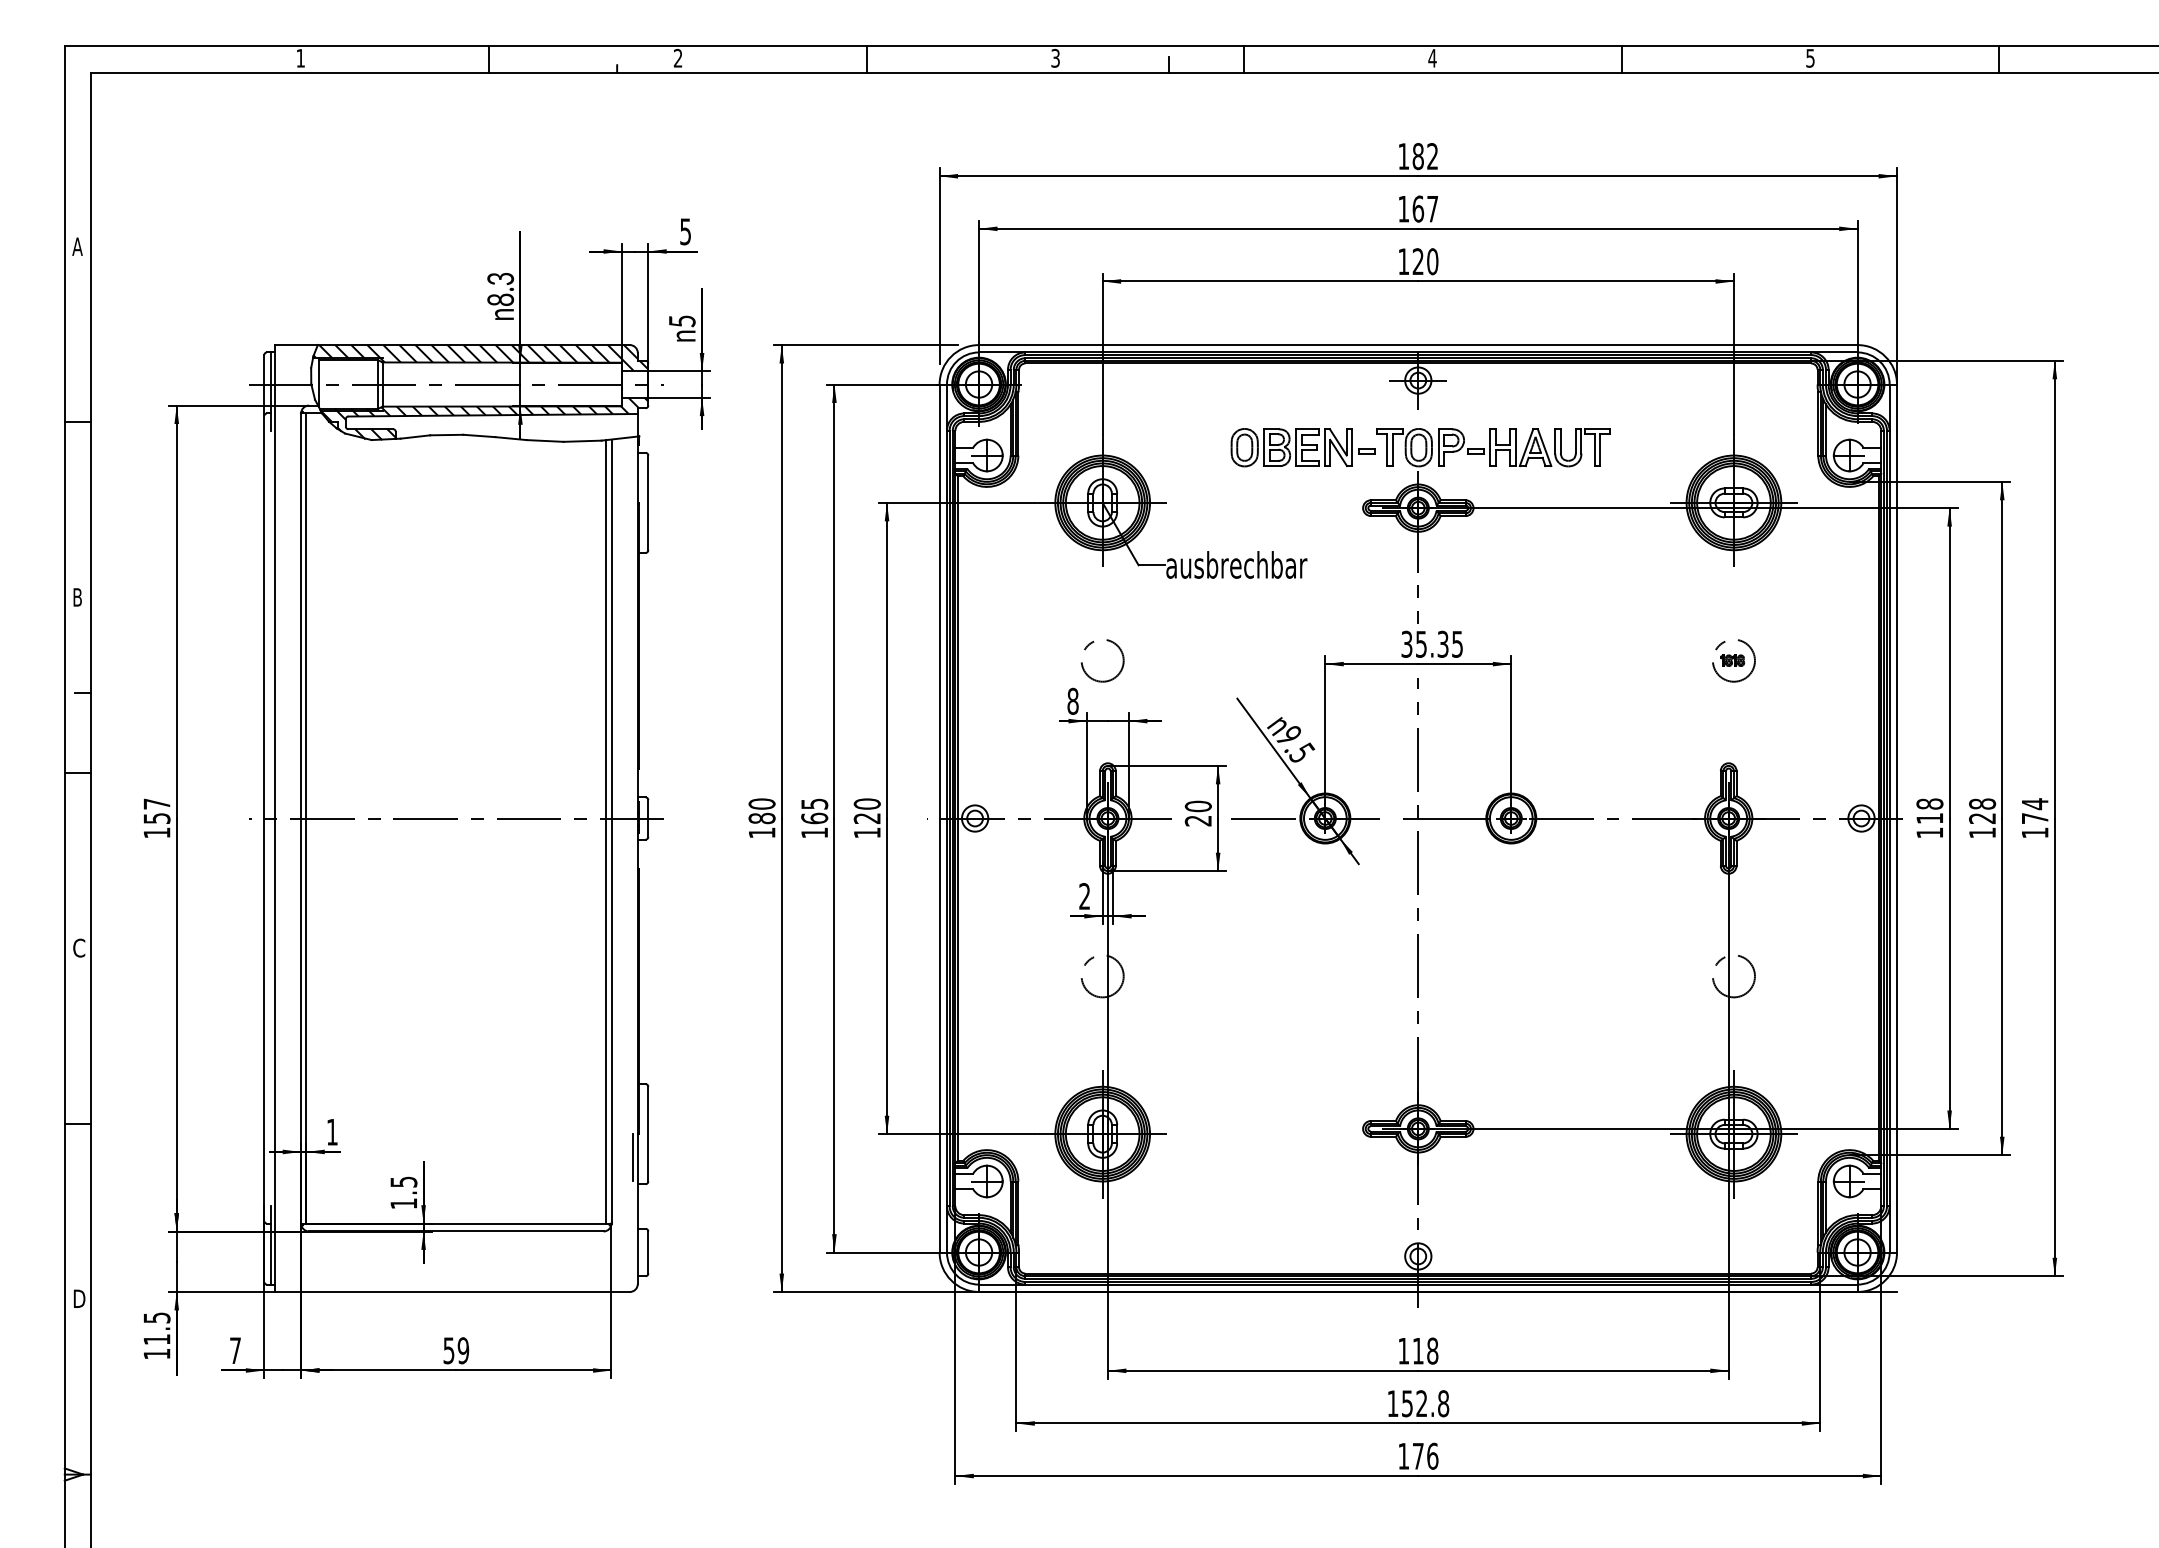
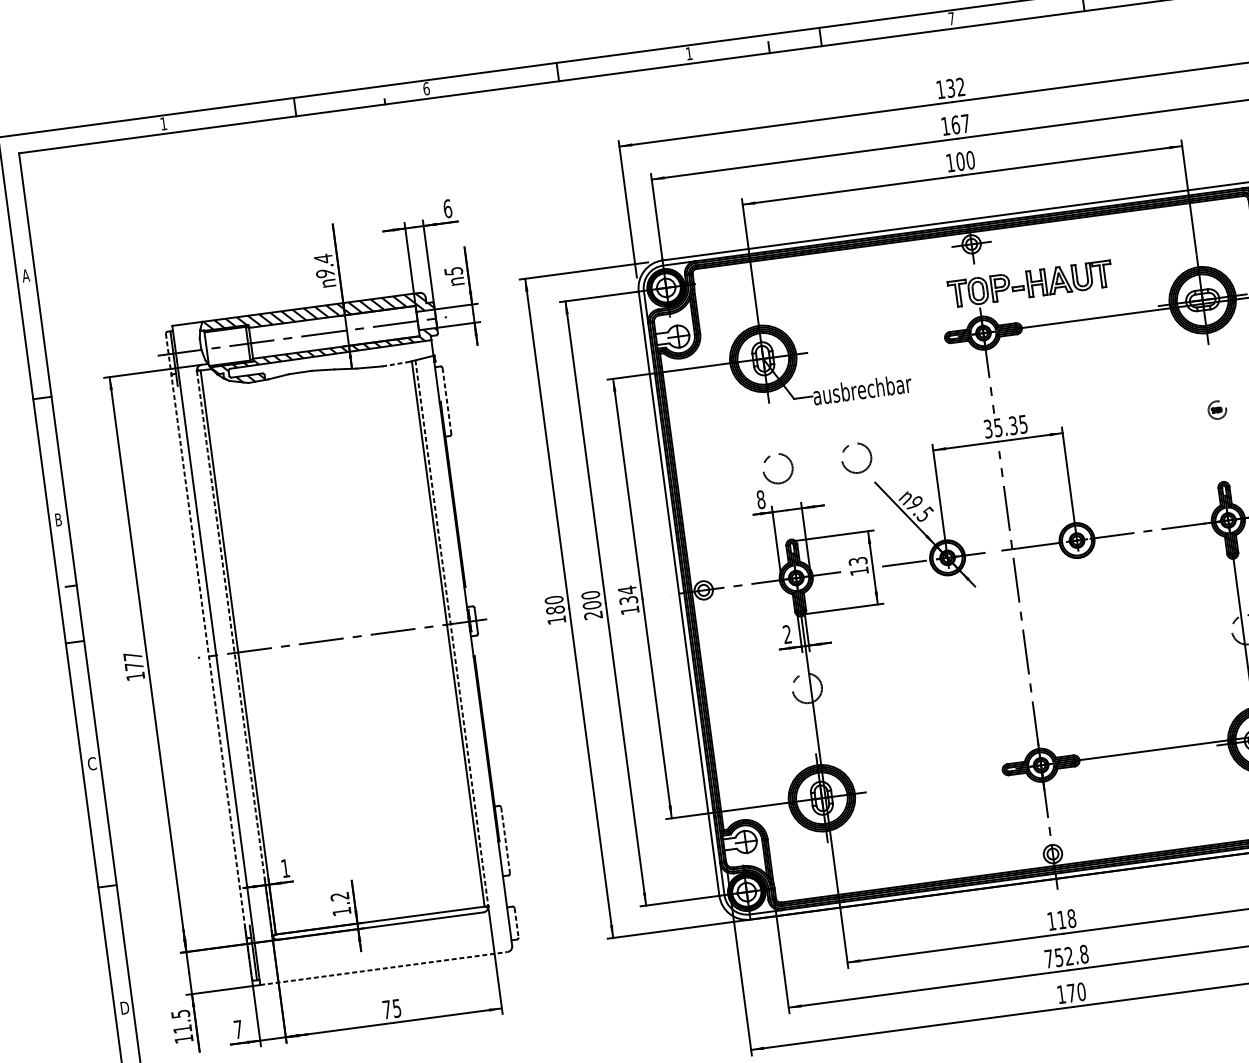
text: (677, 57) -> (425, 88), 2 -> 6
text: (1055, 57) -> (689, 53), 3 -> 1
text: (1432, 58) -> (951, 18), 4 -> 7
text: (1417, 156) -> (950, 88), 182 -> 132
text: (685, 231) -> (447, 208), 5 -> 6
text: (1417, 261) -> (960, 161), 120 -> 100
text: (500, 288) -> (324, 265), 8.3 -> 9.4
line: (583, 441) -> (396, 364), solid -> dashed
part: (1302, 447) -> (897, 301), removed
line: (648, 503) -> (447, 401), solid -> dashed
circle: (1215, 660) -> (856, 458), added
part: (1733, 660) -> (1217, 409), size x0.6
text: (866, 810) -> (627, 594), 120 -> 134
text: (1197, 813) -> (858, 566), 20 -> 13
text: (157, 818) -> (134, 666), 157 -> 177
line: (301, 818) -> (234, 652), solid -> dashed
text: (814, 818) -> (591, 605), 165 -> 200
line: (264, 819) -> (209, 657), solid -> dashed
line: (611, 832) -> (451, 633), solid -> dashed
line: (648, 1134) -> (505, 840), solid -> dashed
line: (632, 1157) -> (496, 858), removed
text: (403, 1181) -> (339, 896), 1.5 -> 1.2
line: (648, 1253) -> (516, 923), solid -> dashed
line: (452, 1291) -> (383, 968), solid -> dashed
text: (456, 1350) -> (392, 1008), 59 -> 75
text: (1392, 1403) -> (1048, 958), 152.8 -> 752.8
text: (1432, 1455) -> (1081, 991), 176 -> 170

